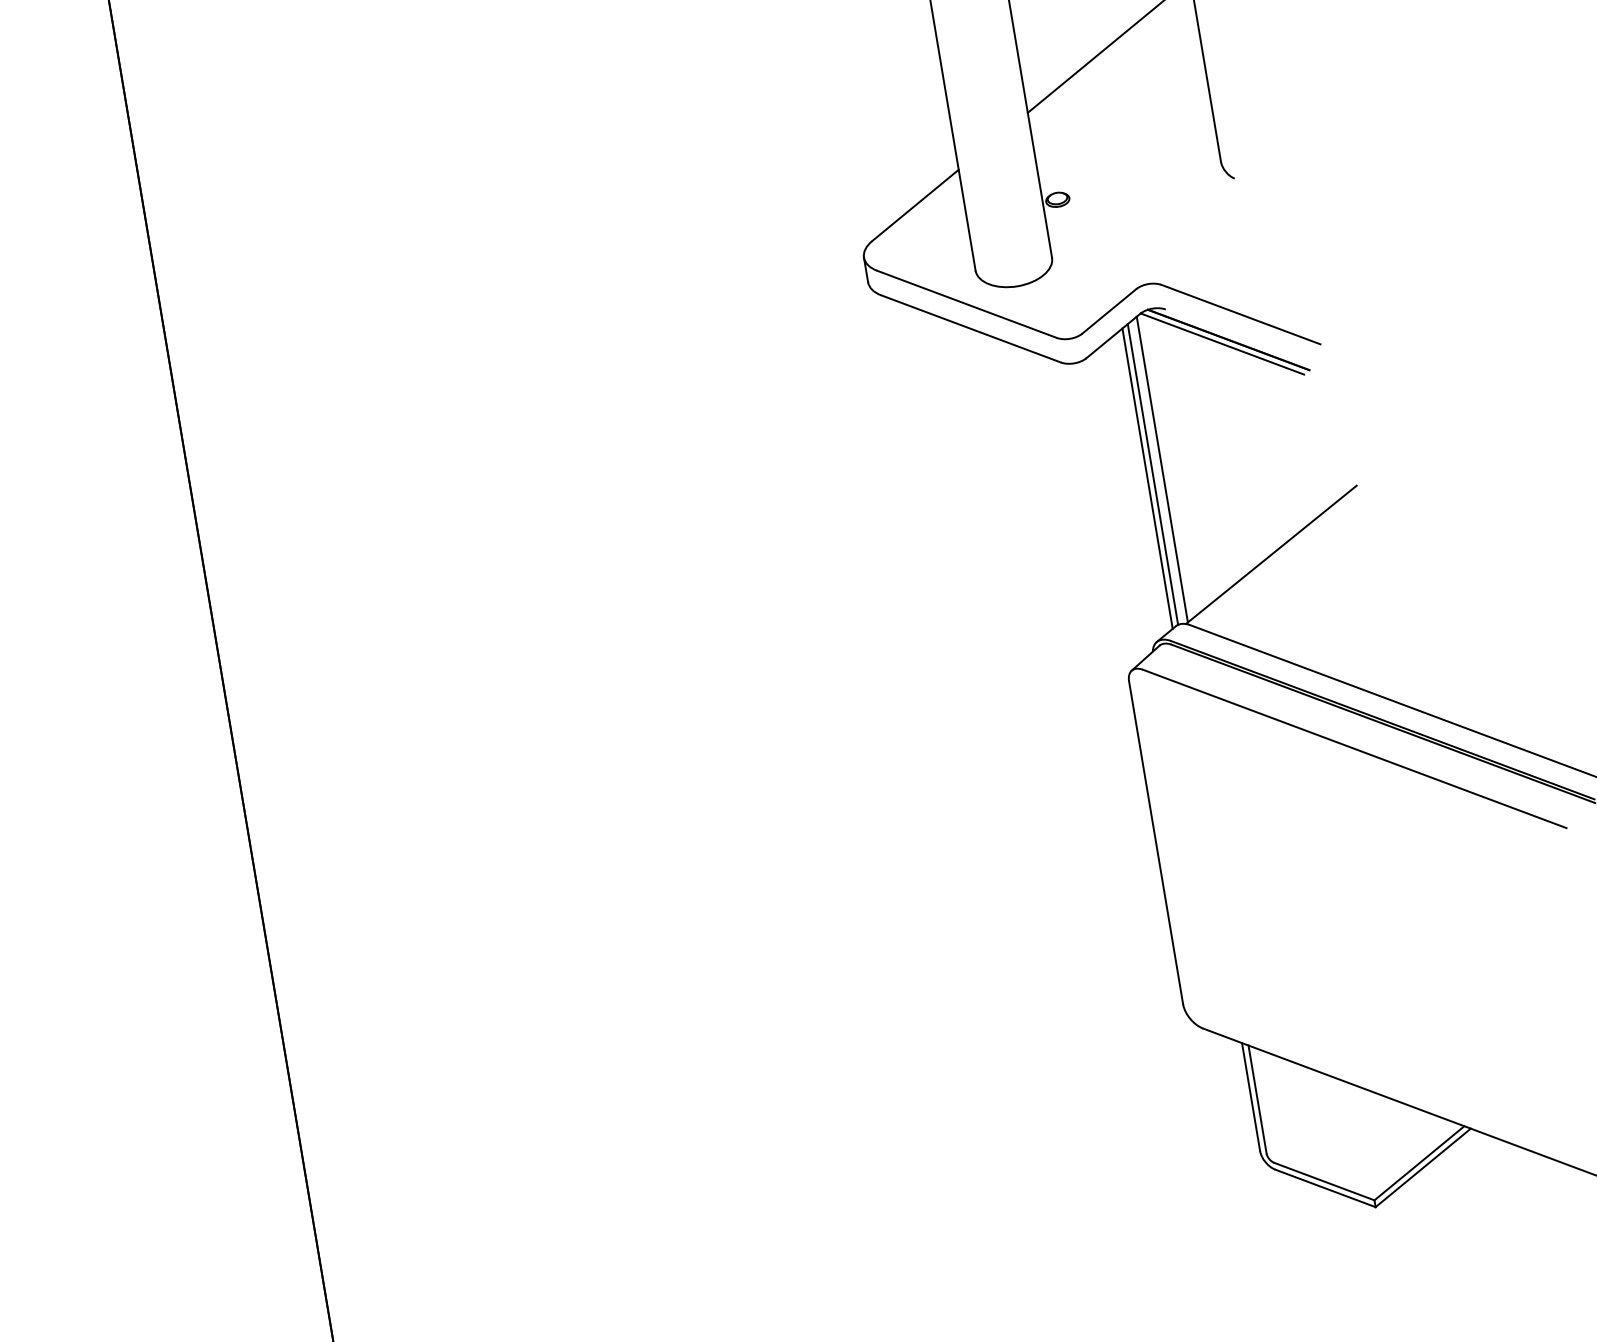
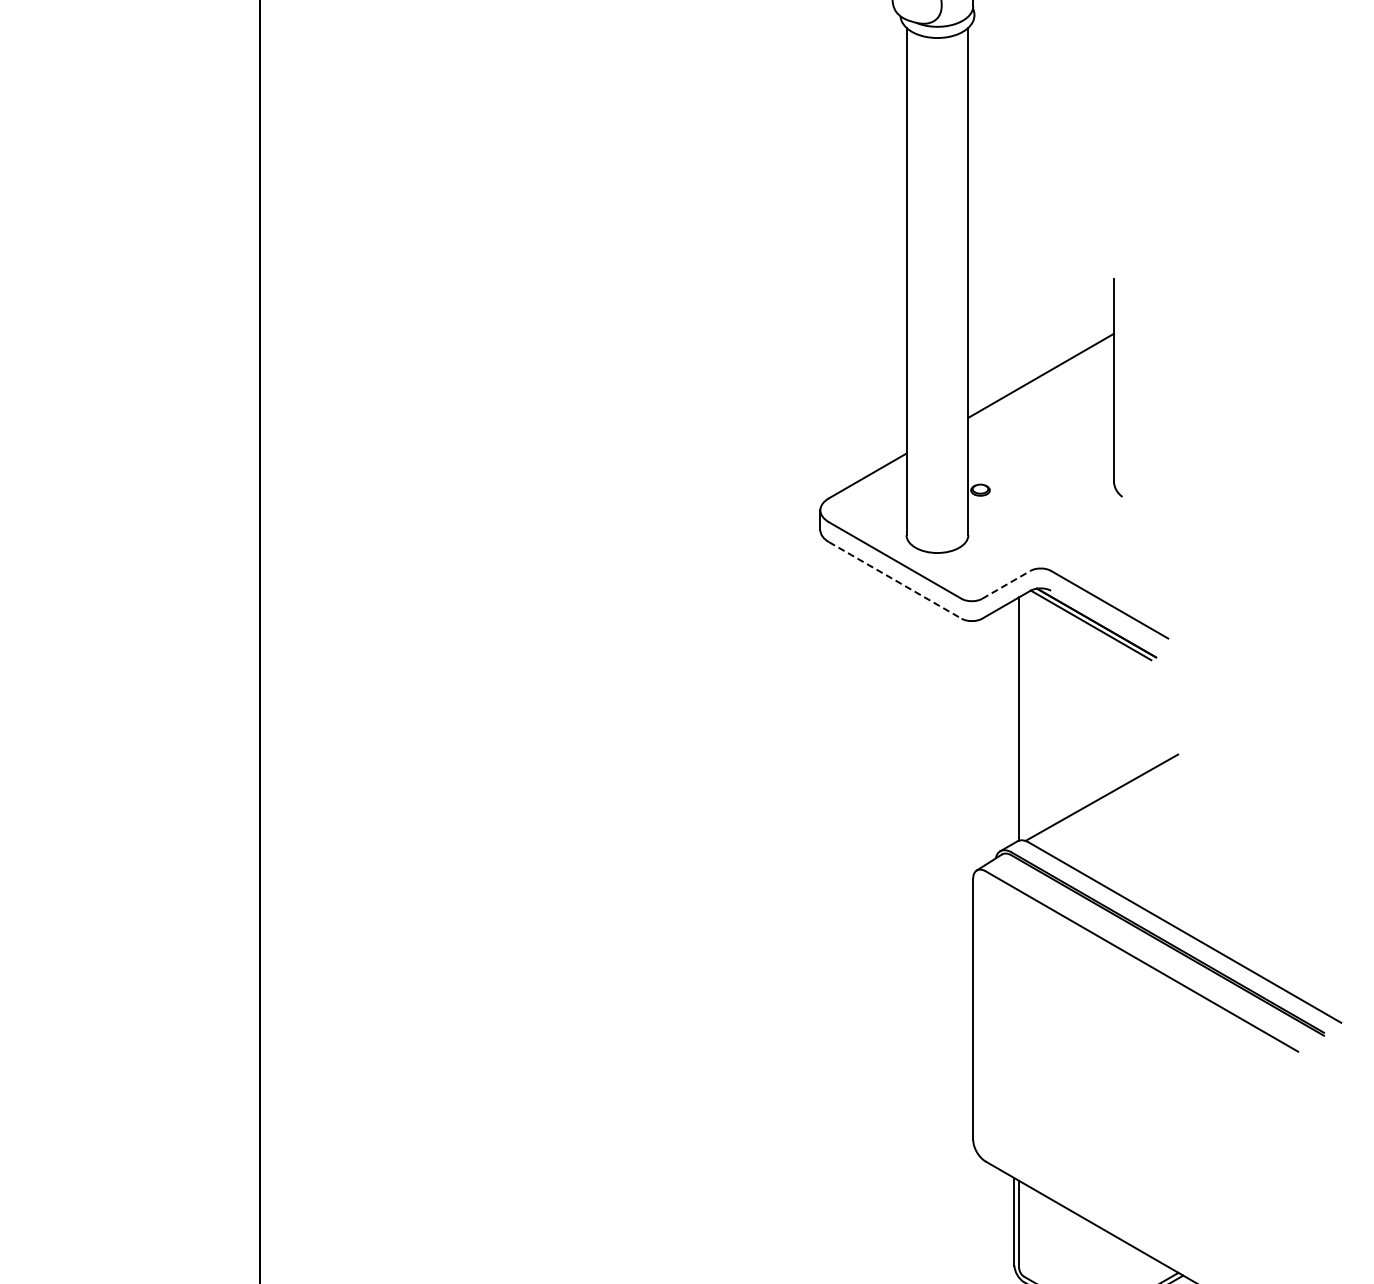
line: (1109, 310) -> (1006, 584), solid -> dashed
line: (971, 328) -> (895, 580), solid -> dashed
line: (1162, 468) -> (1027, 715), removed
line: (1147, 478) -> (1014, 721), removed

